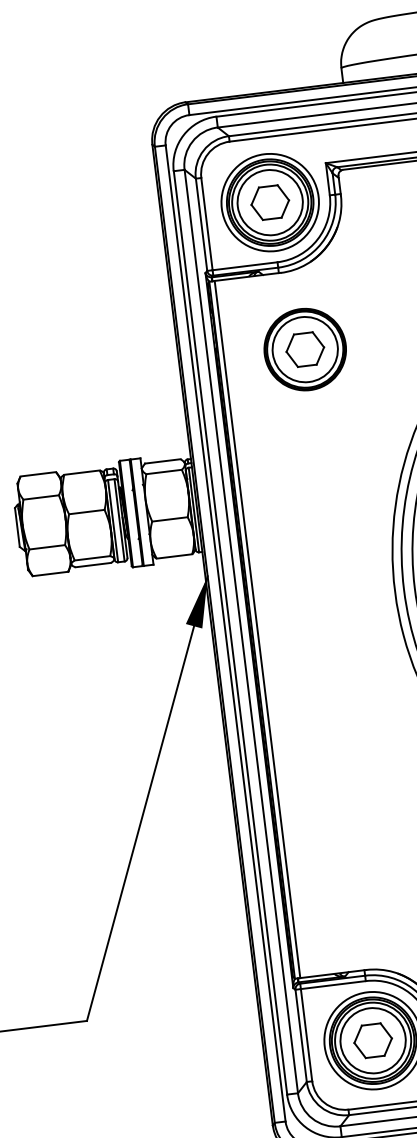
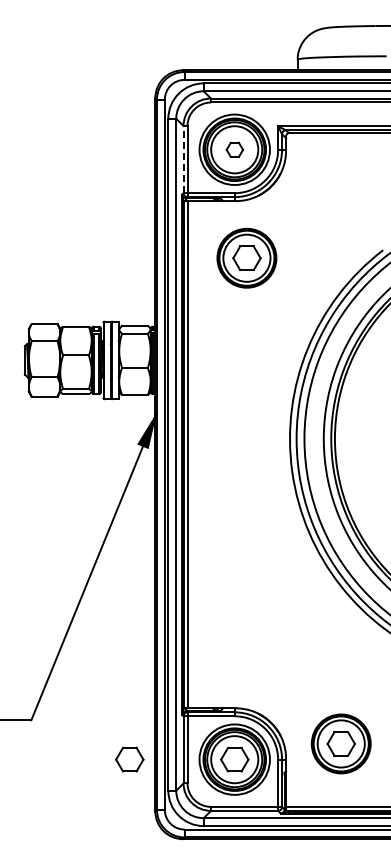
part: (269, 202) -> (234, 149), size x0.6
line: (201, 224) -> (183, 159), solid -> dashed
part: (228, 1058) -> (129, 759), added

